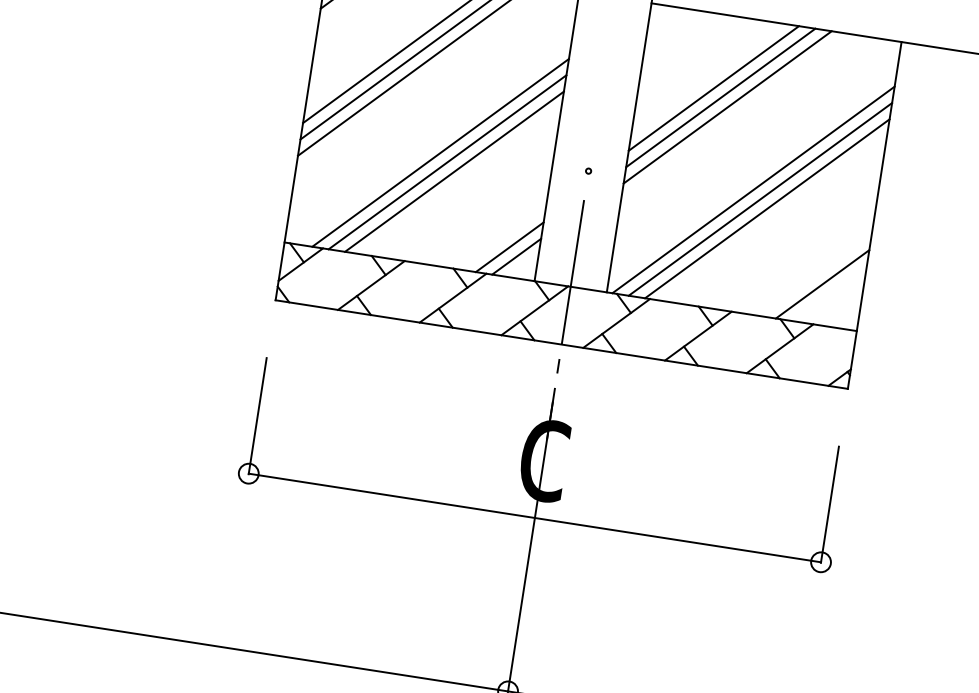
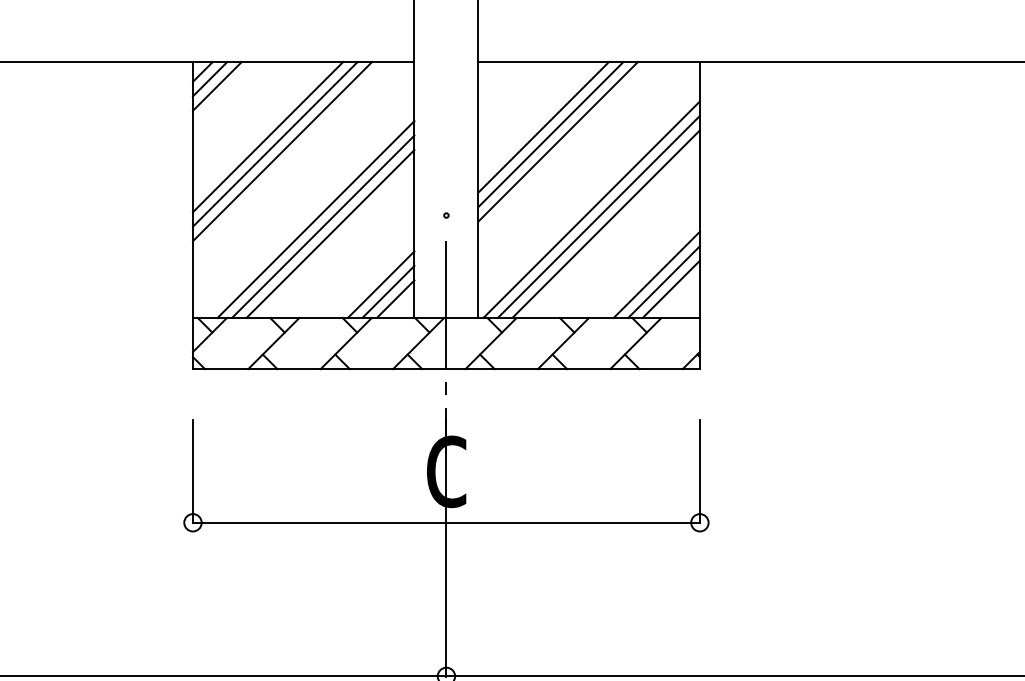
line: (502, 237) -> (380, 284), added
line: (815, 274) -> (656, 274), added
line: (828, 292) -> (670, 288), added

